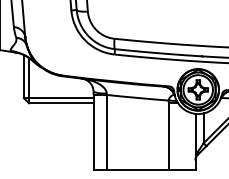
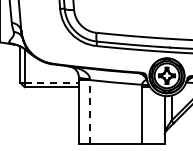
line: (62, 97) -> (52, 82), solid -> dashed
line: (107, 132) -> (90, 111), solid -> dashed

